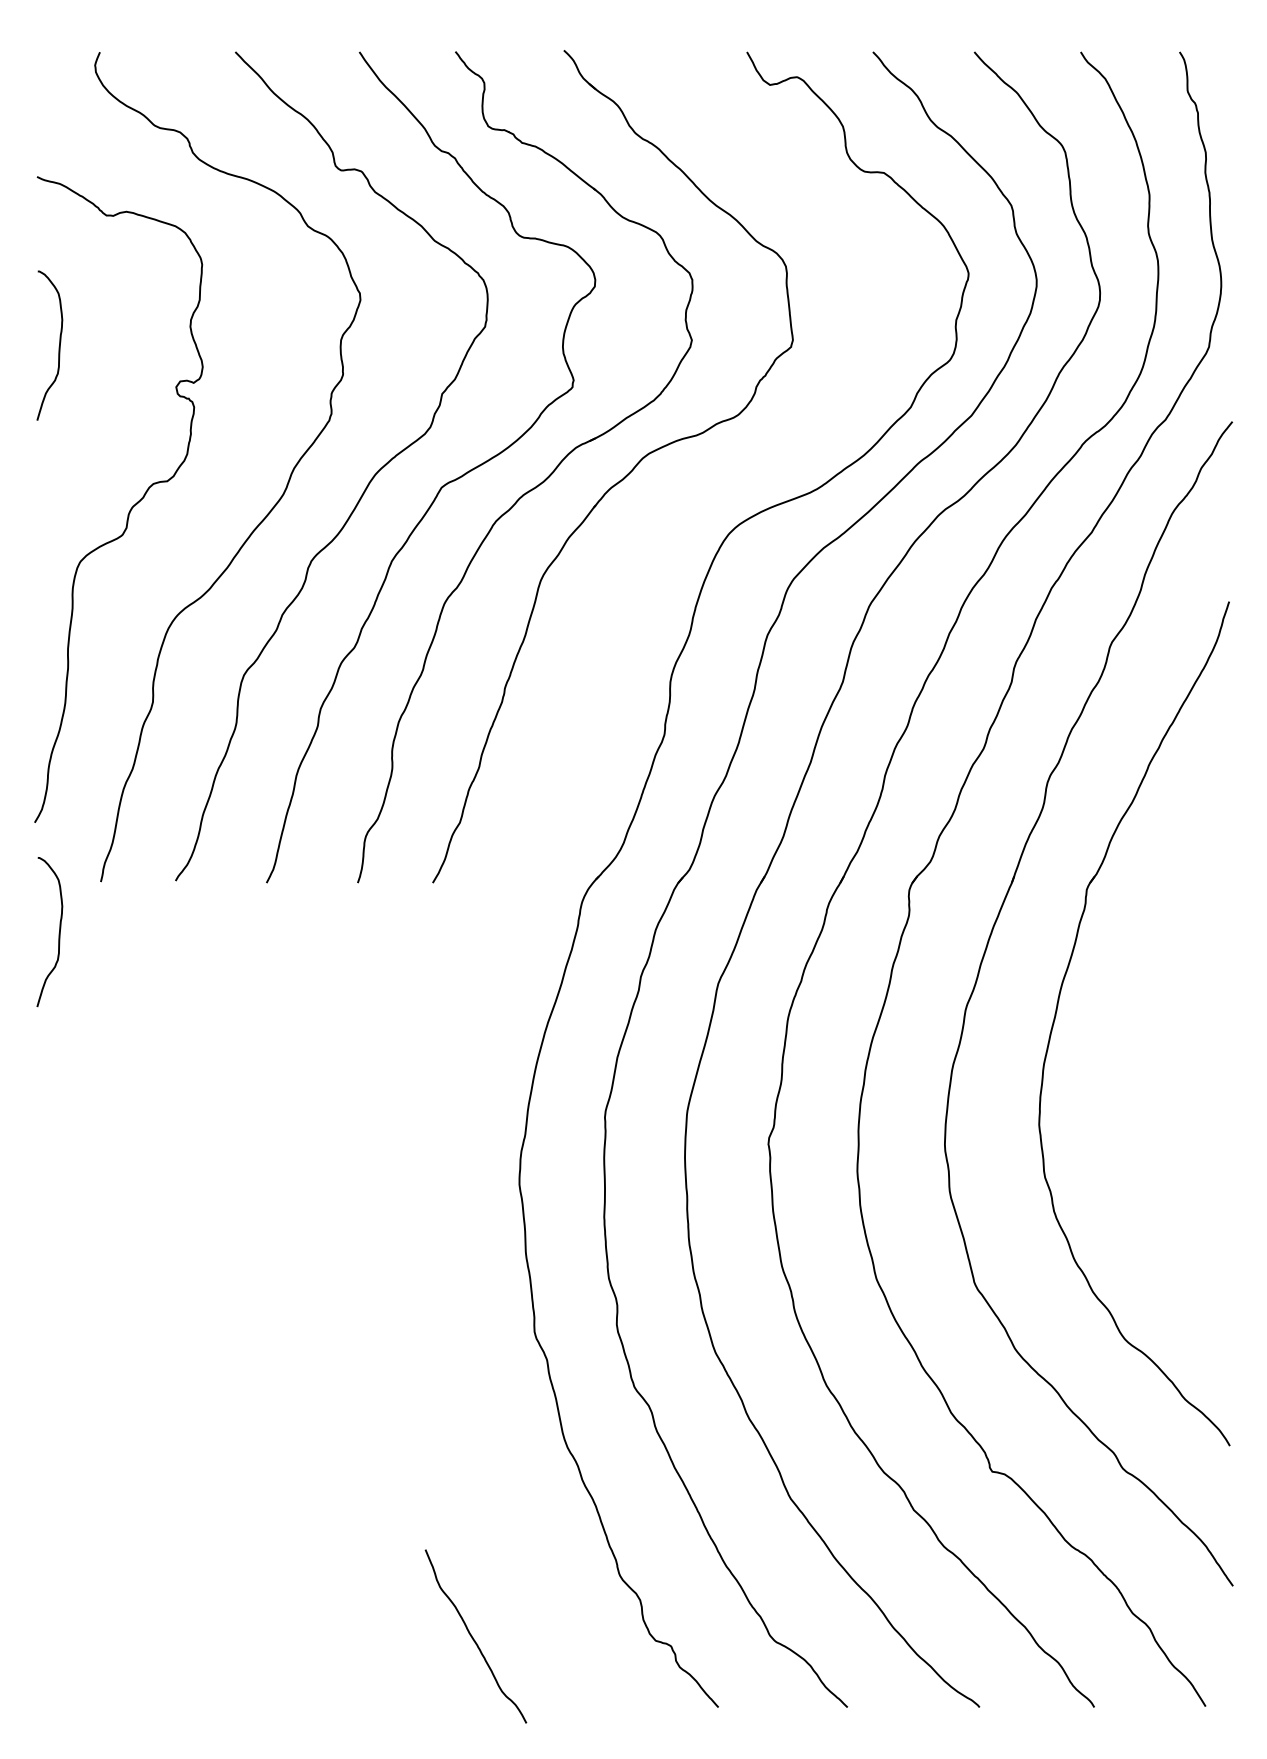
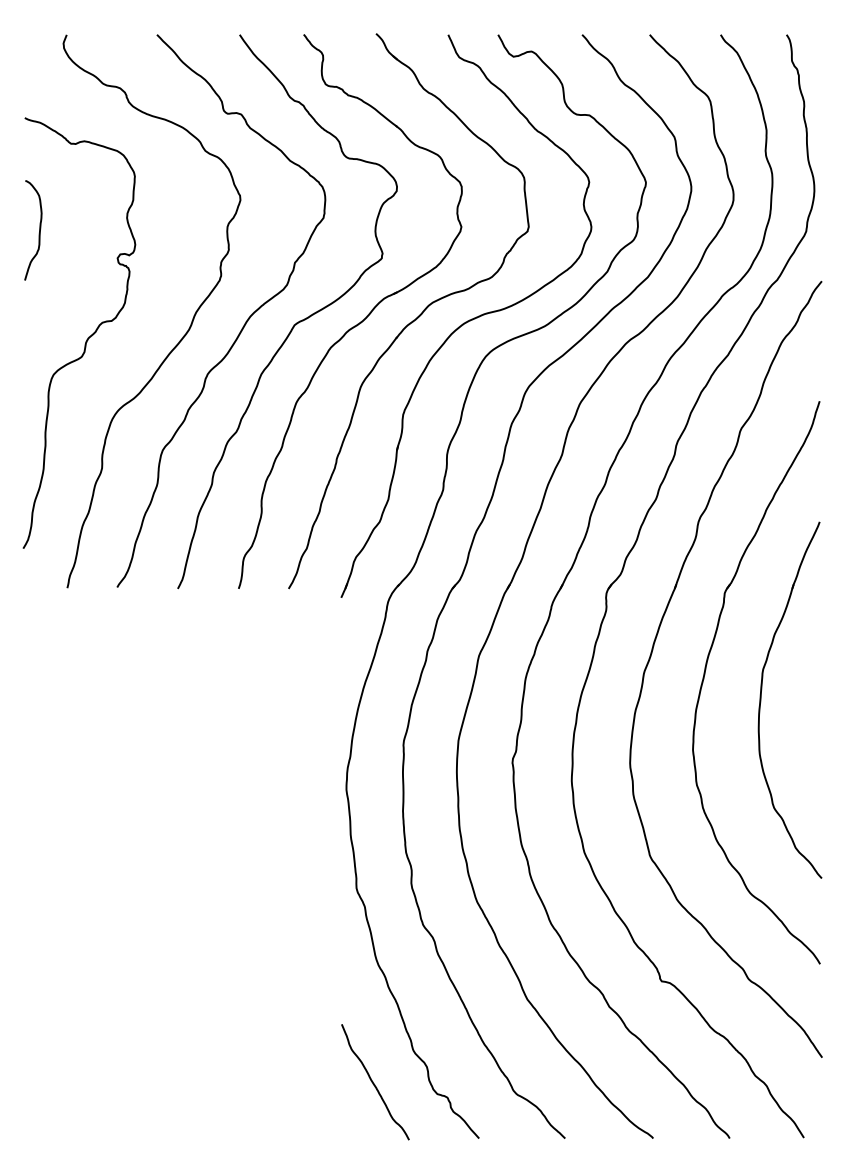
part: (699, 473) -> (466, 315), added
curve: (57, 936) -> (38, 624), removed
part: (1141, 1048) -> (761, 699), added
curve: (474, 1638) -> (374, 1083), moved

